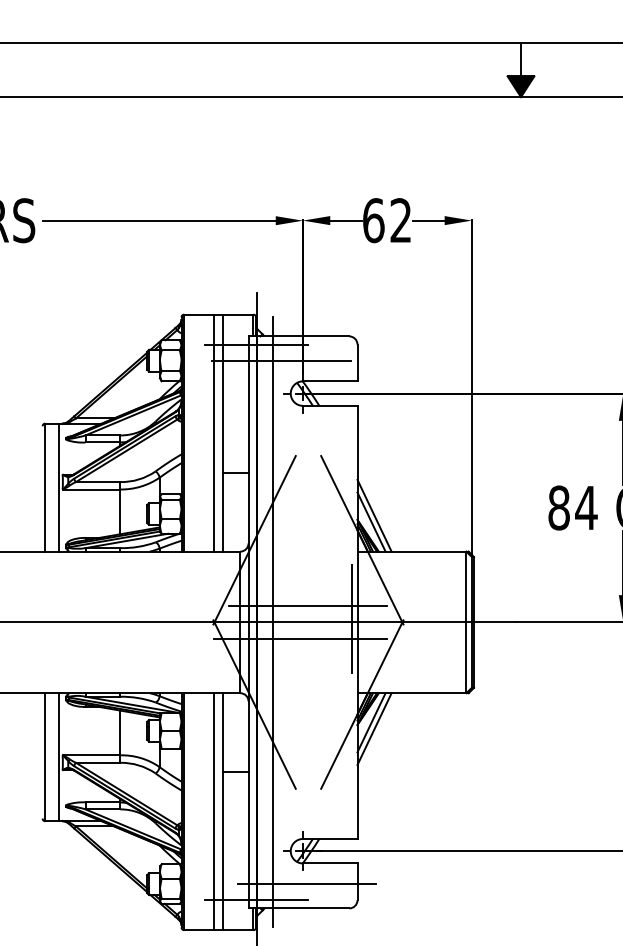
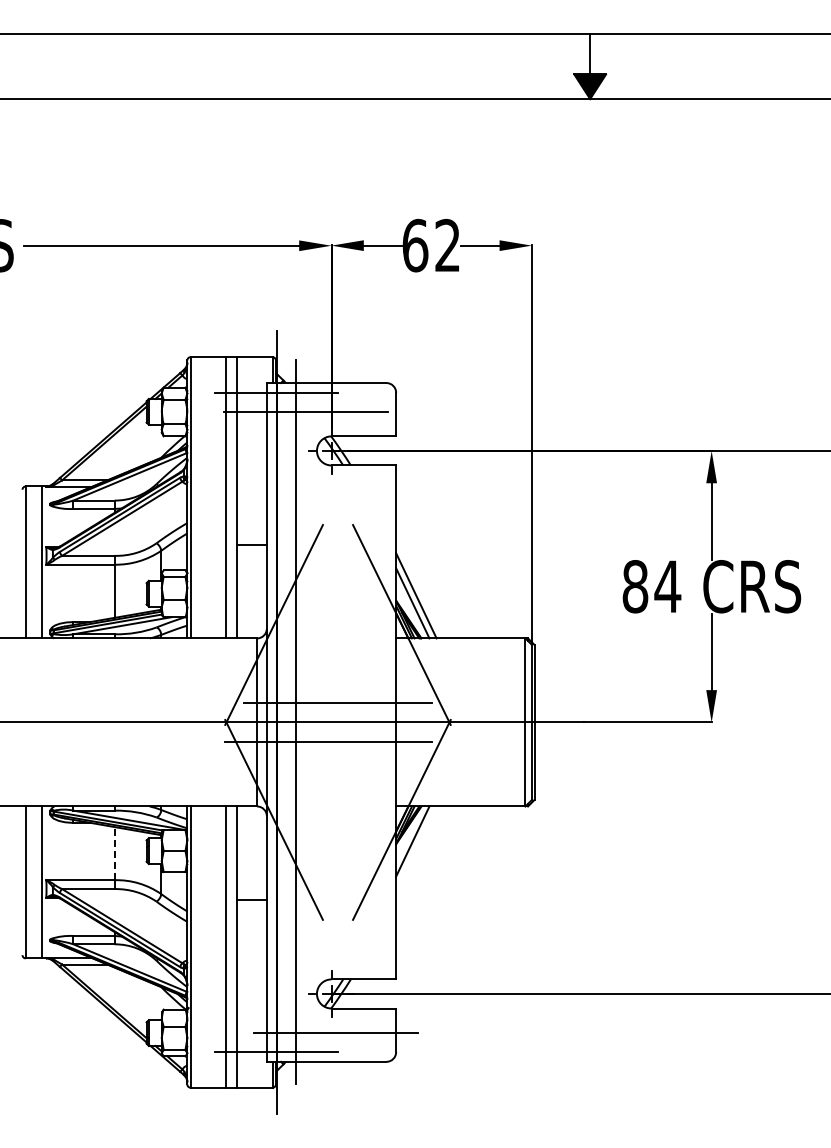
line: (351, 619) -> (389, 718), removed
line: (374, 728) -> (416, 848), removed
line: (120, 732) -> (114, 853), solid -> dashed

